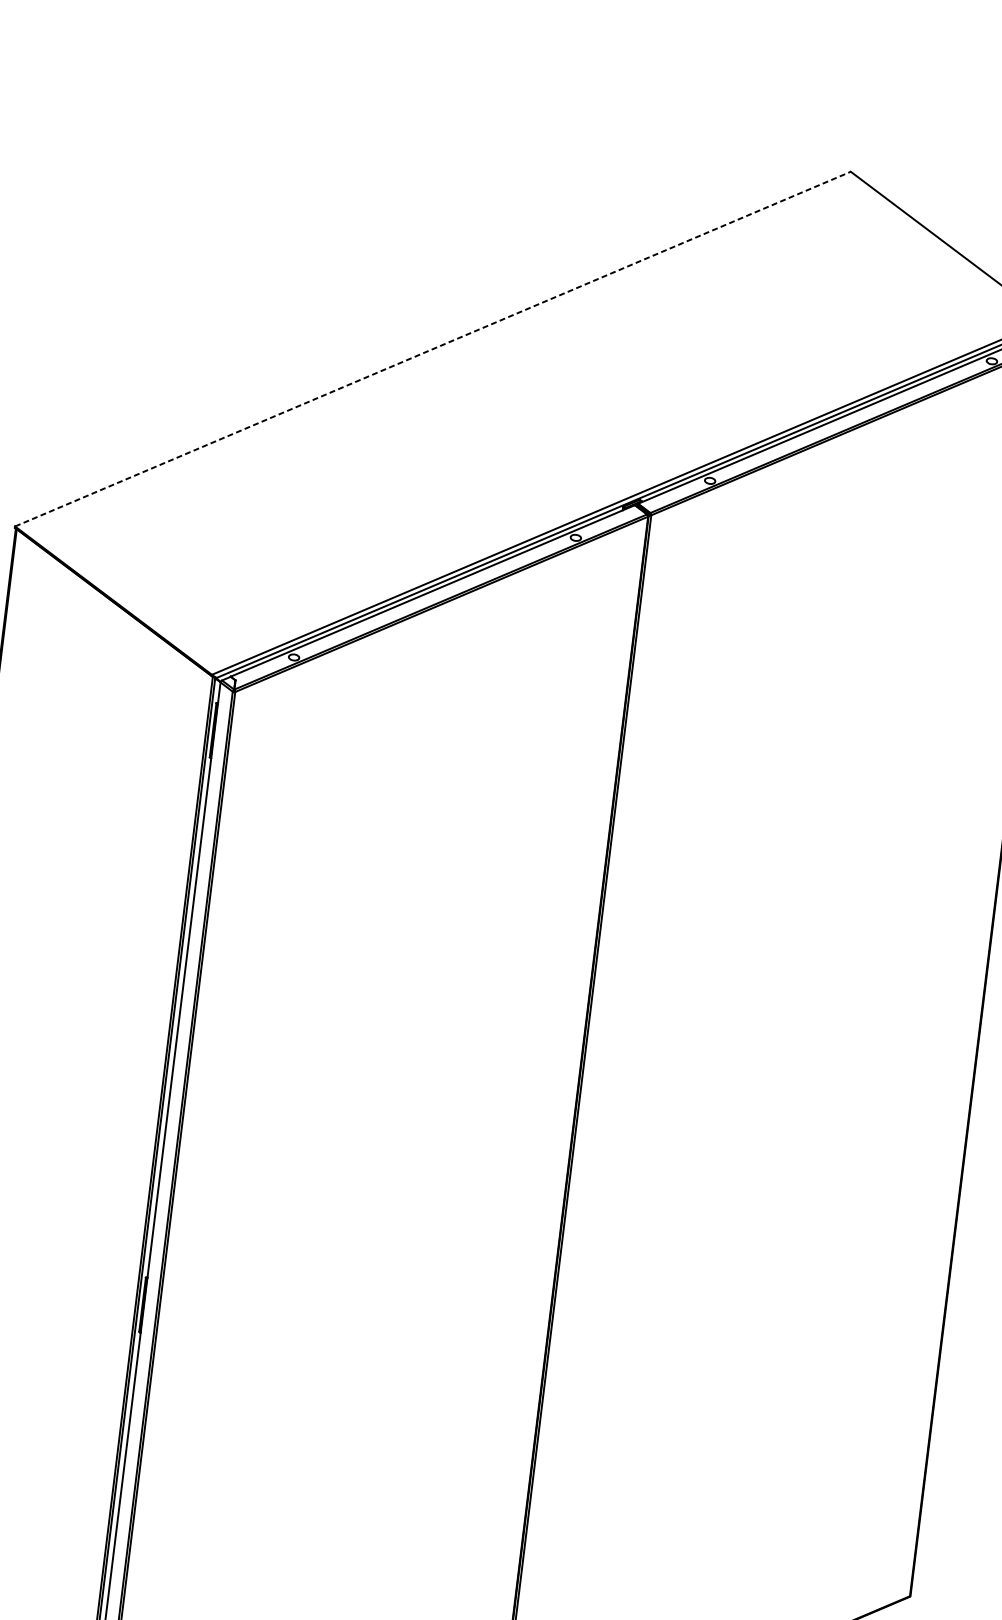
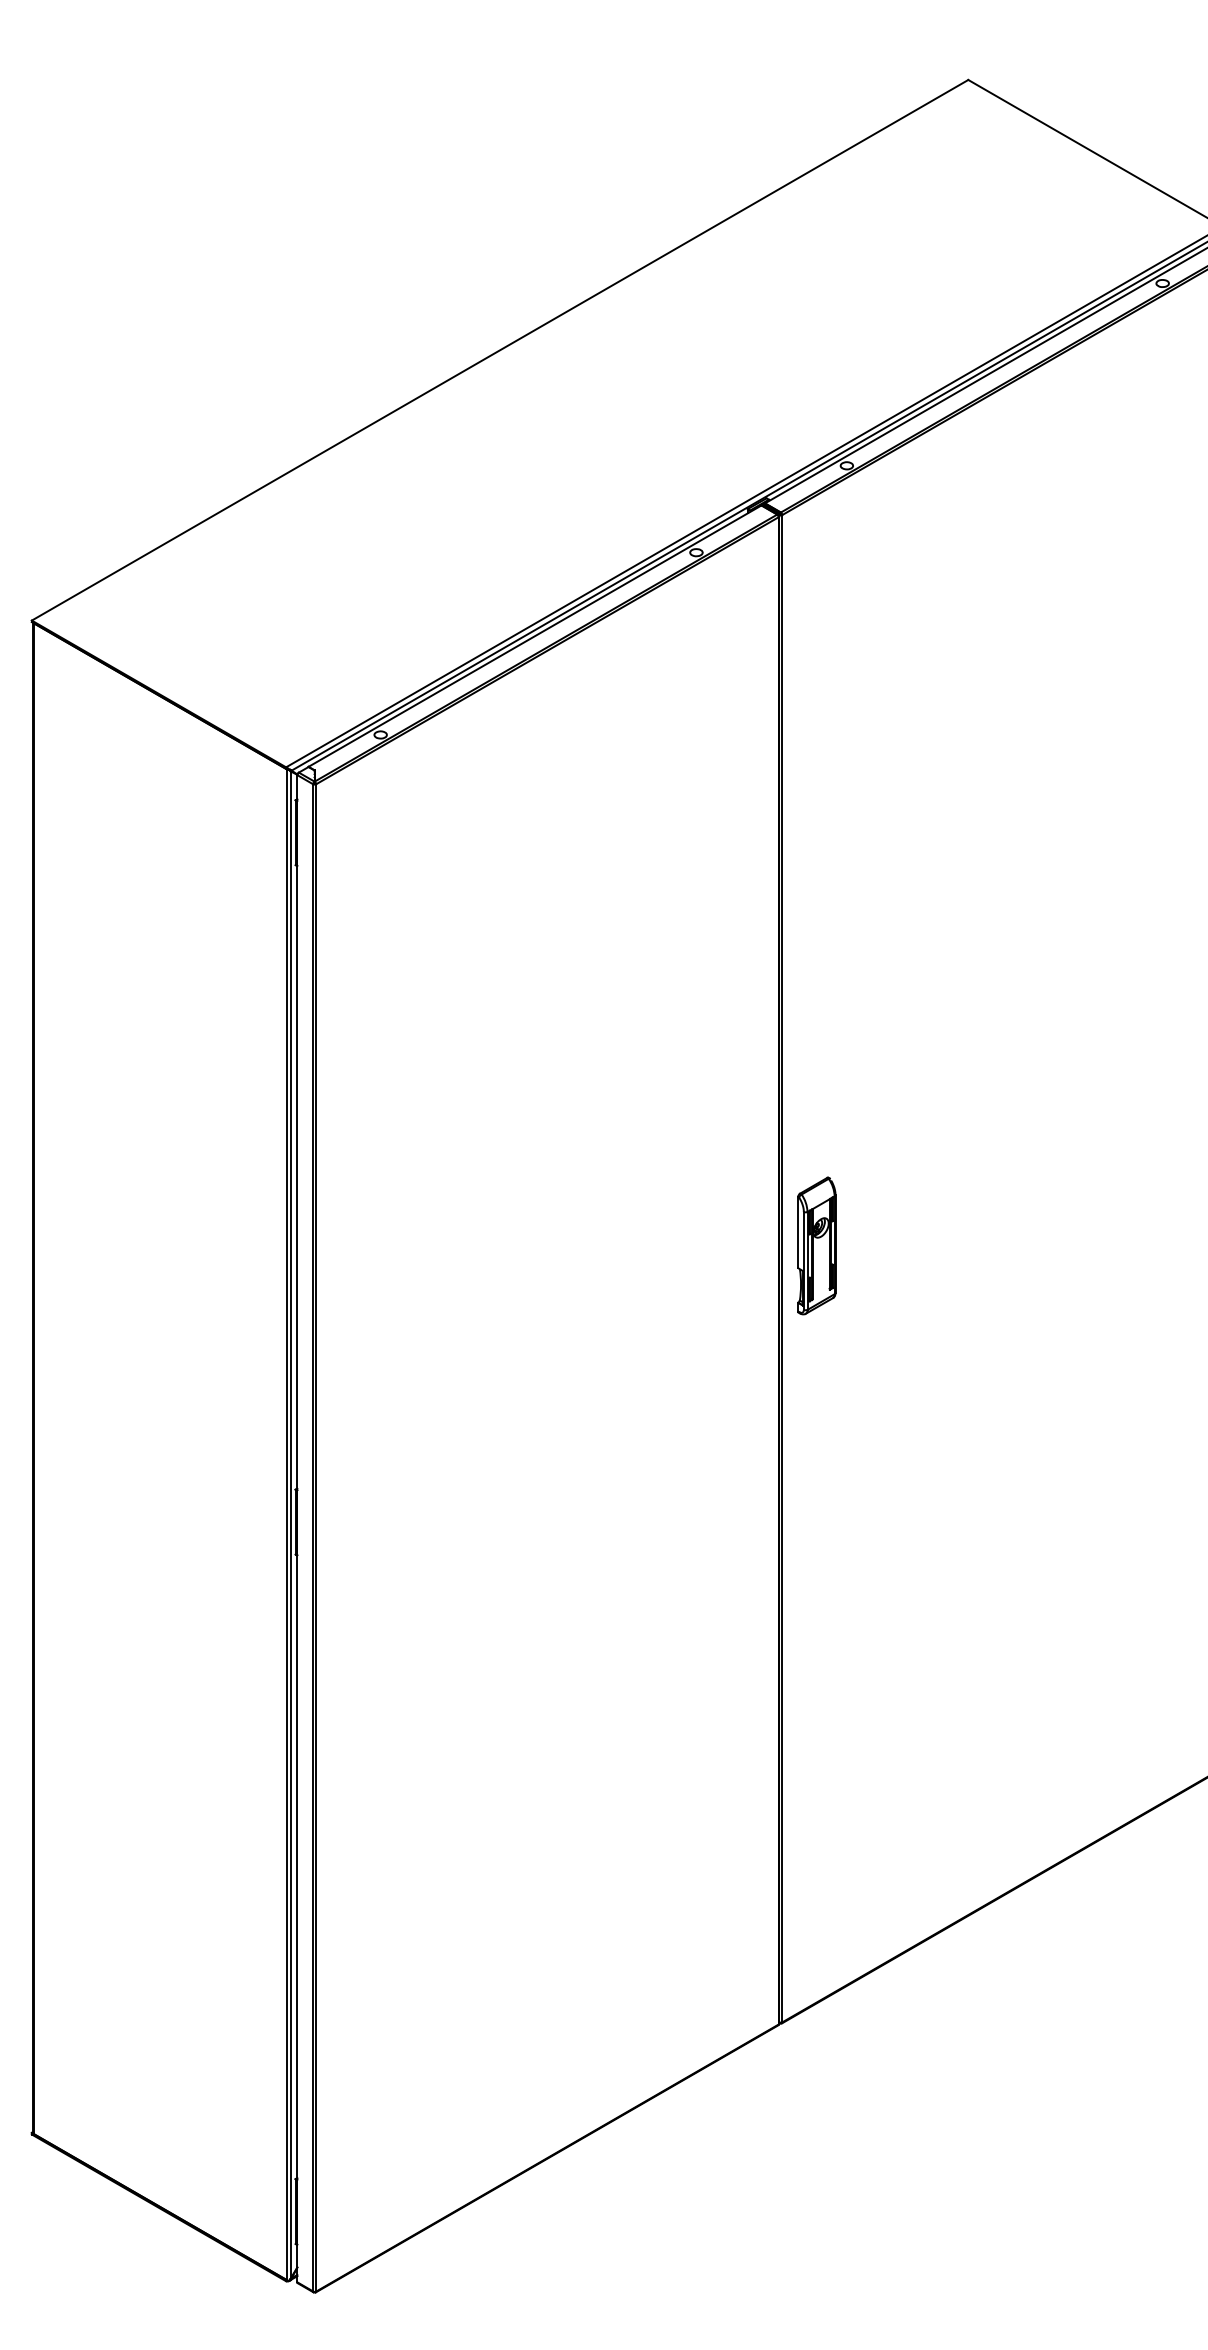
line: (433, 349) -> (500, 350), dashed -> solid
part: (605, 1127) -> (816, 1245), added

